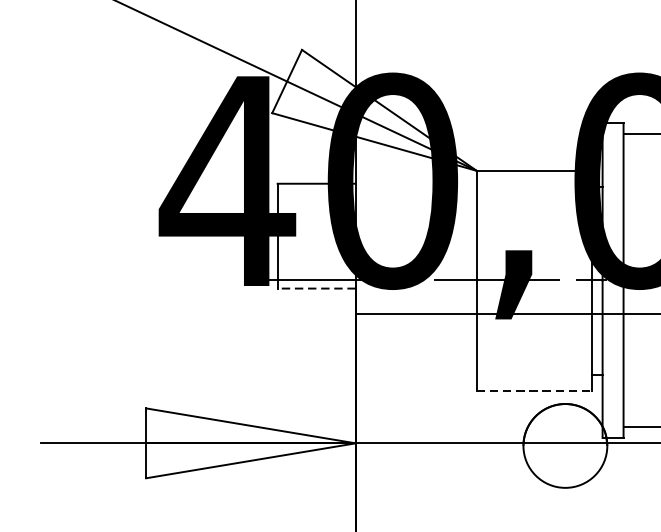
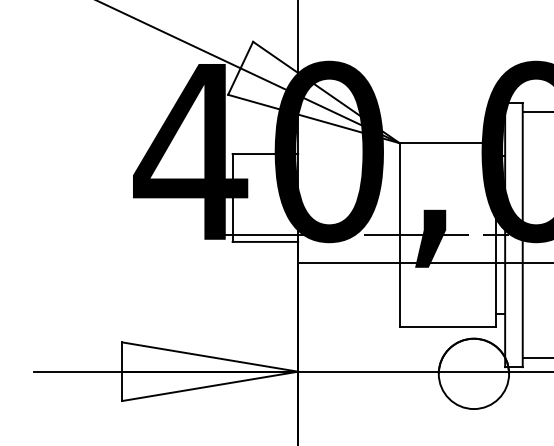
line: (316, 288) -> (265, 241), dashed -> solid
line: (535, 390) -> (448, 327), dashed -> solid

